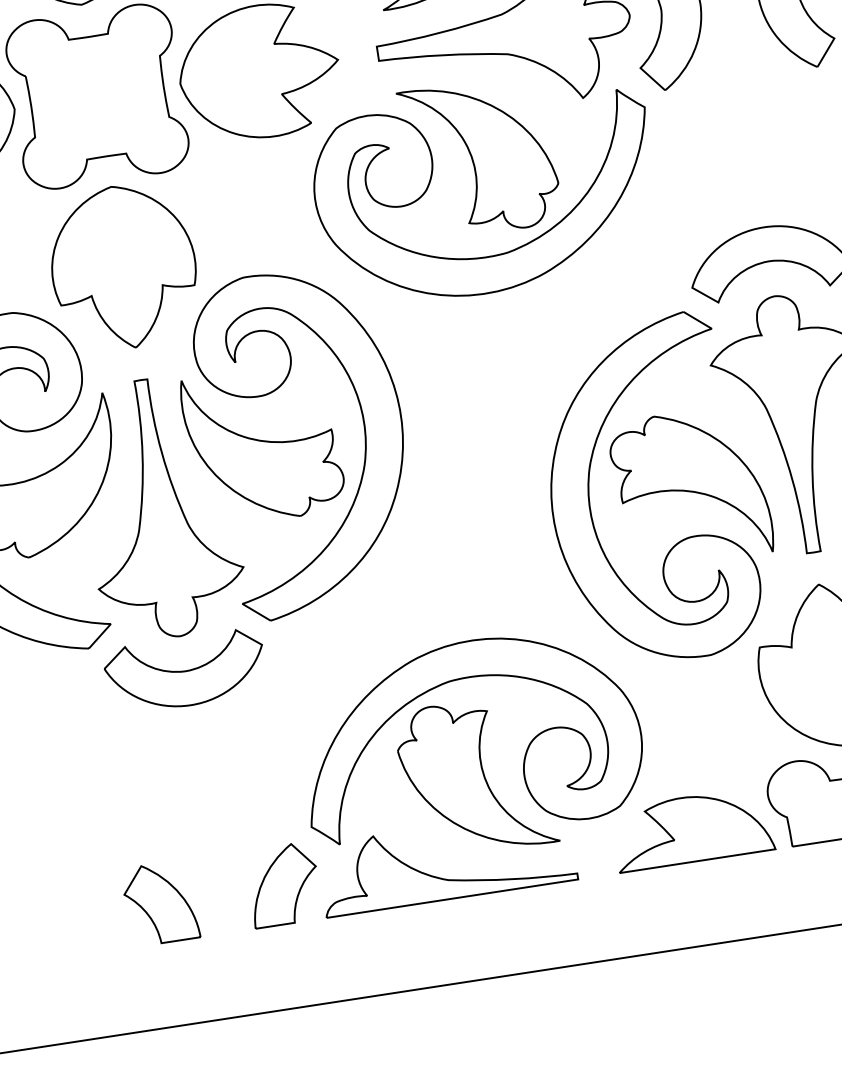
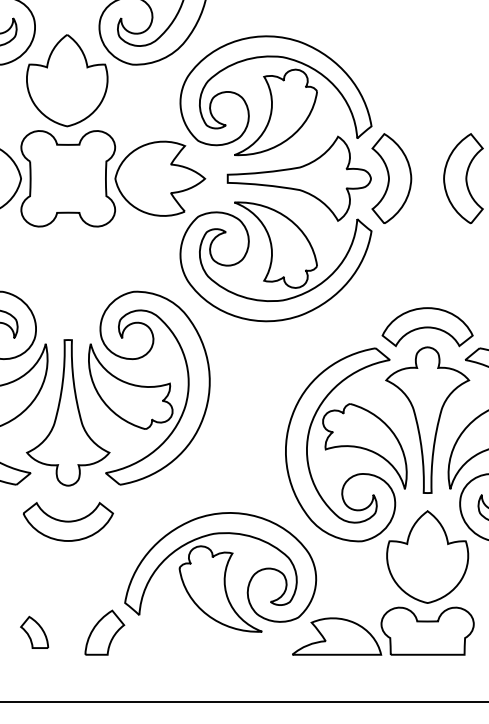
part: (123, 266) -> (68, 275), removed
part: (184, 671) -> (67, 521), moved
part: (445, 877) -> (195, 642), removed
part: (160, 903) -> (34, 632), size x0.7

